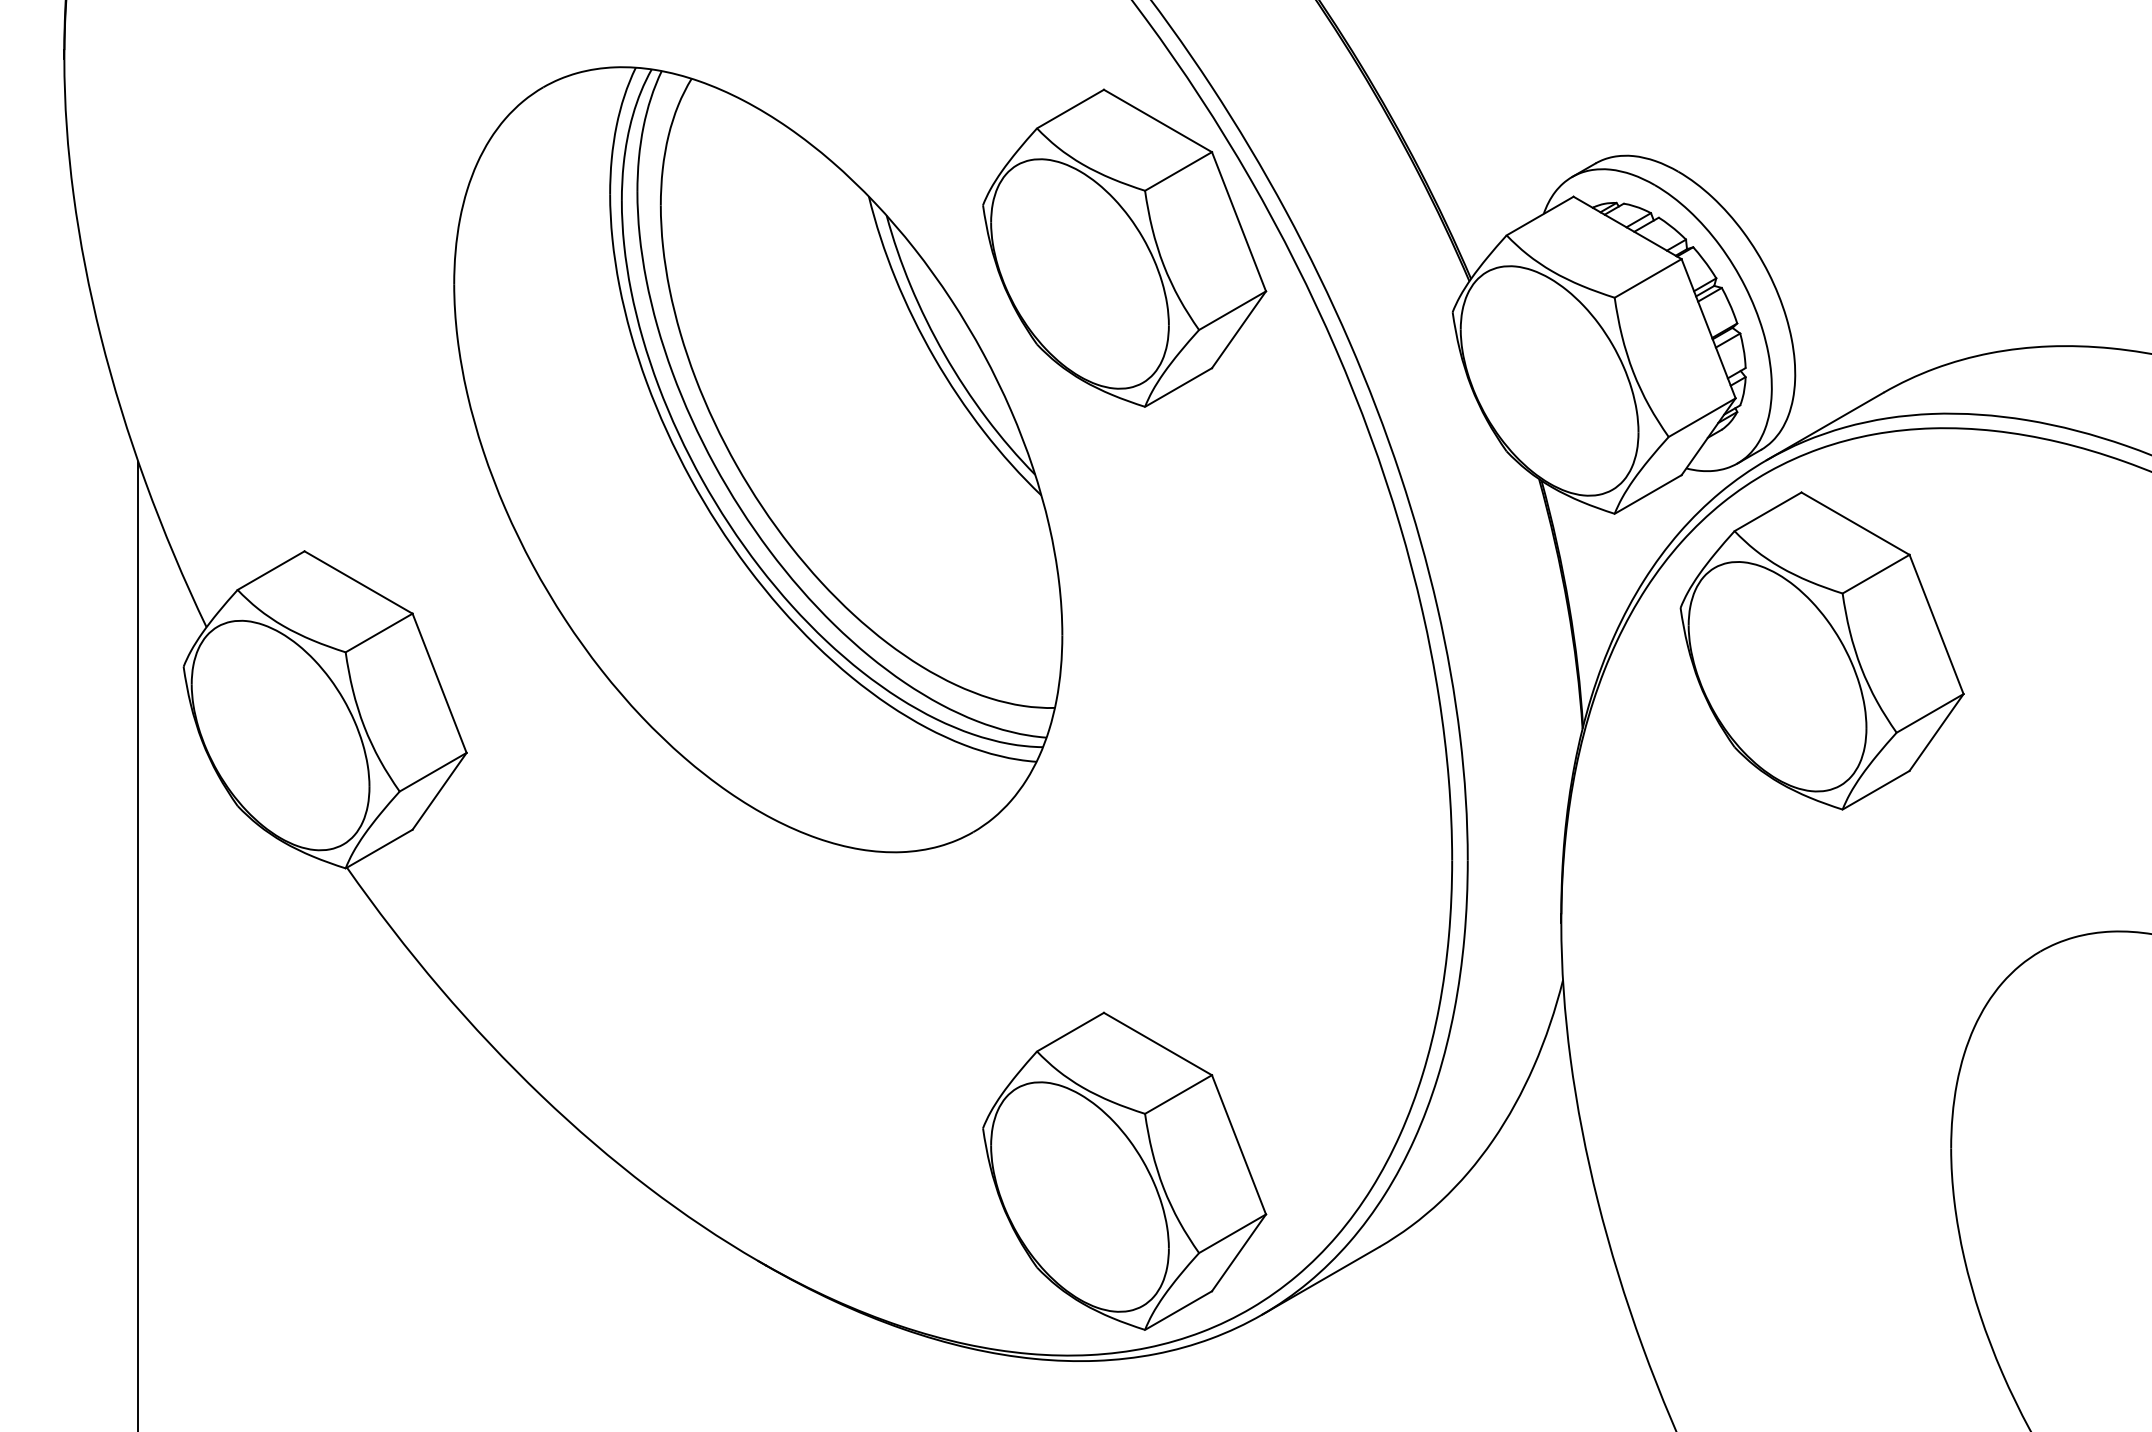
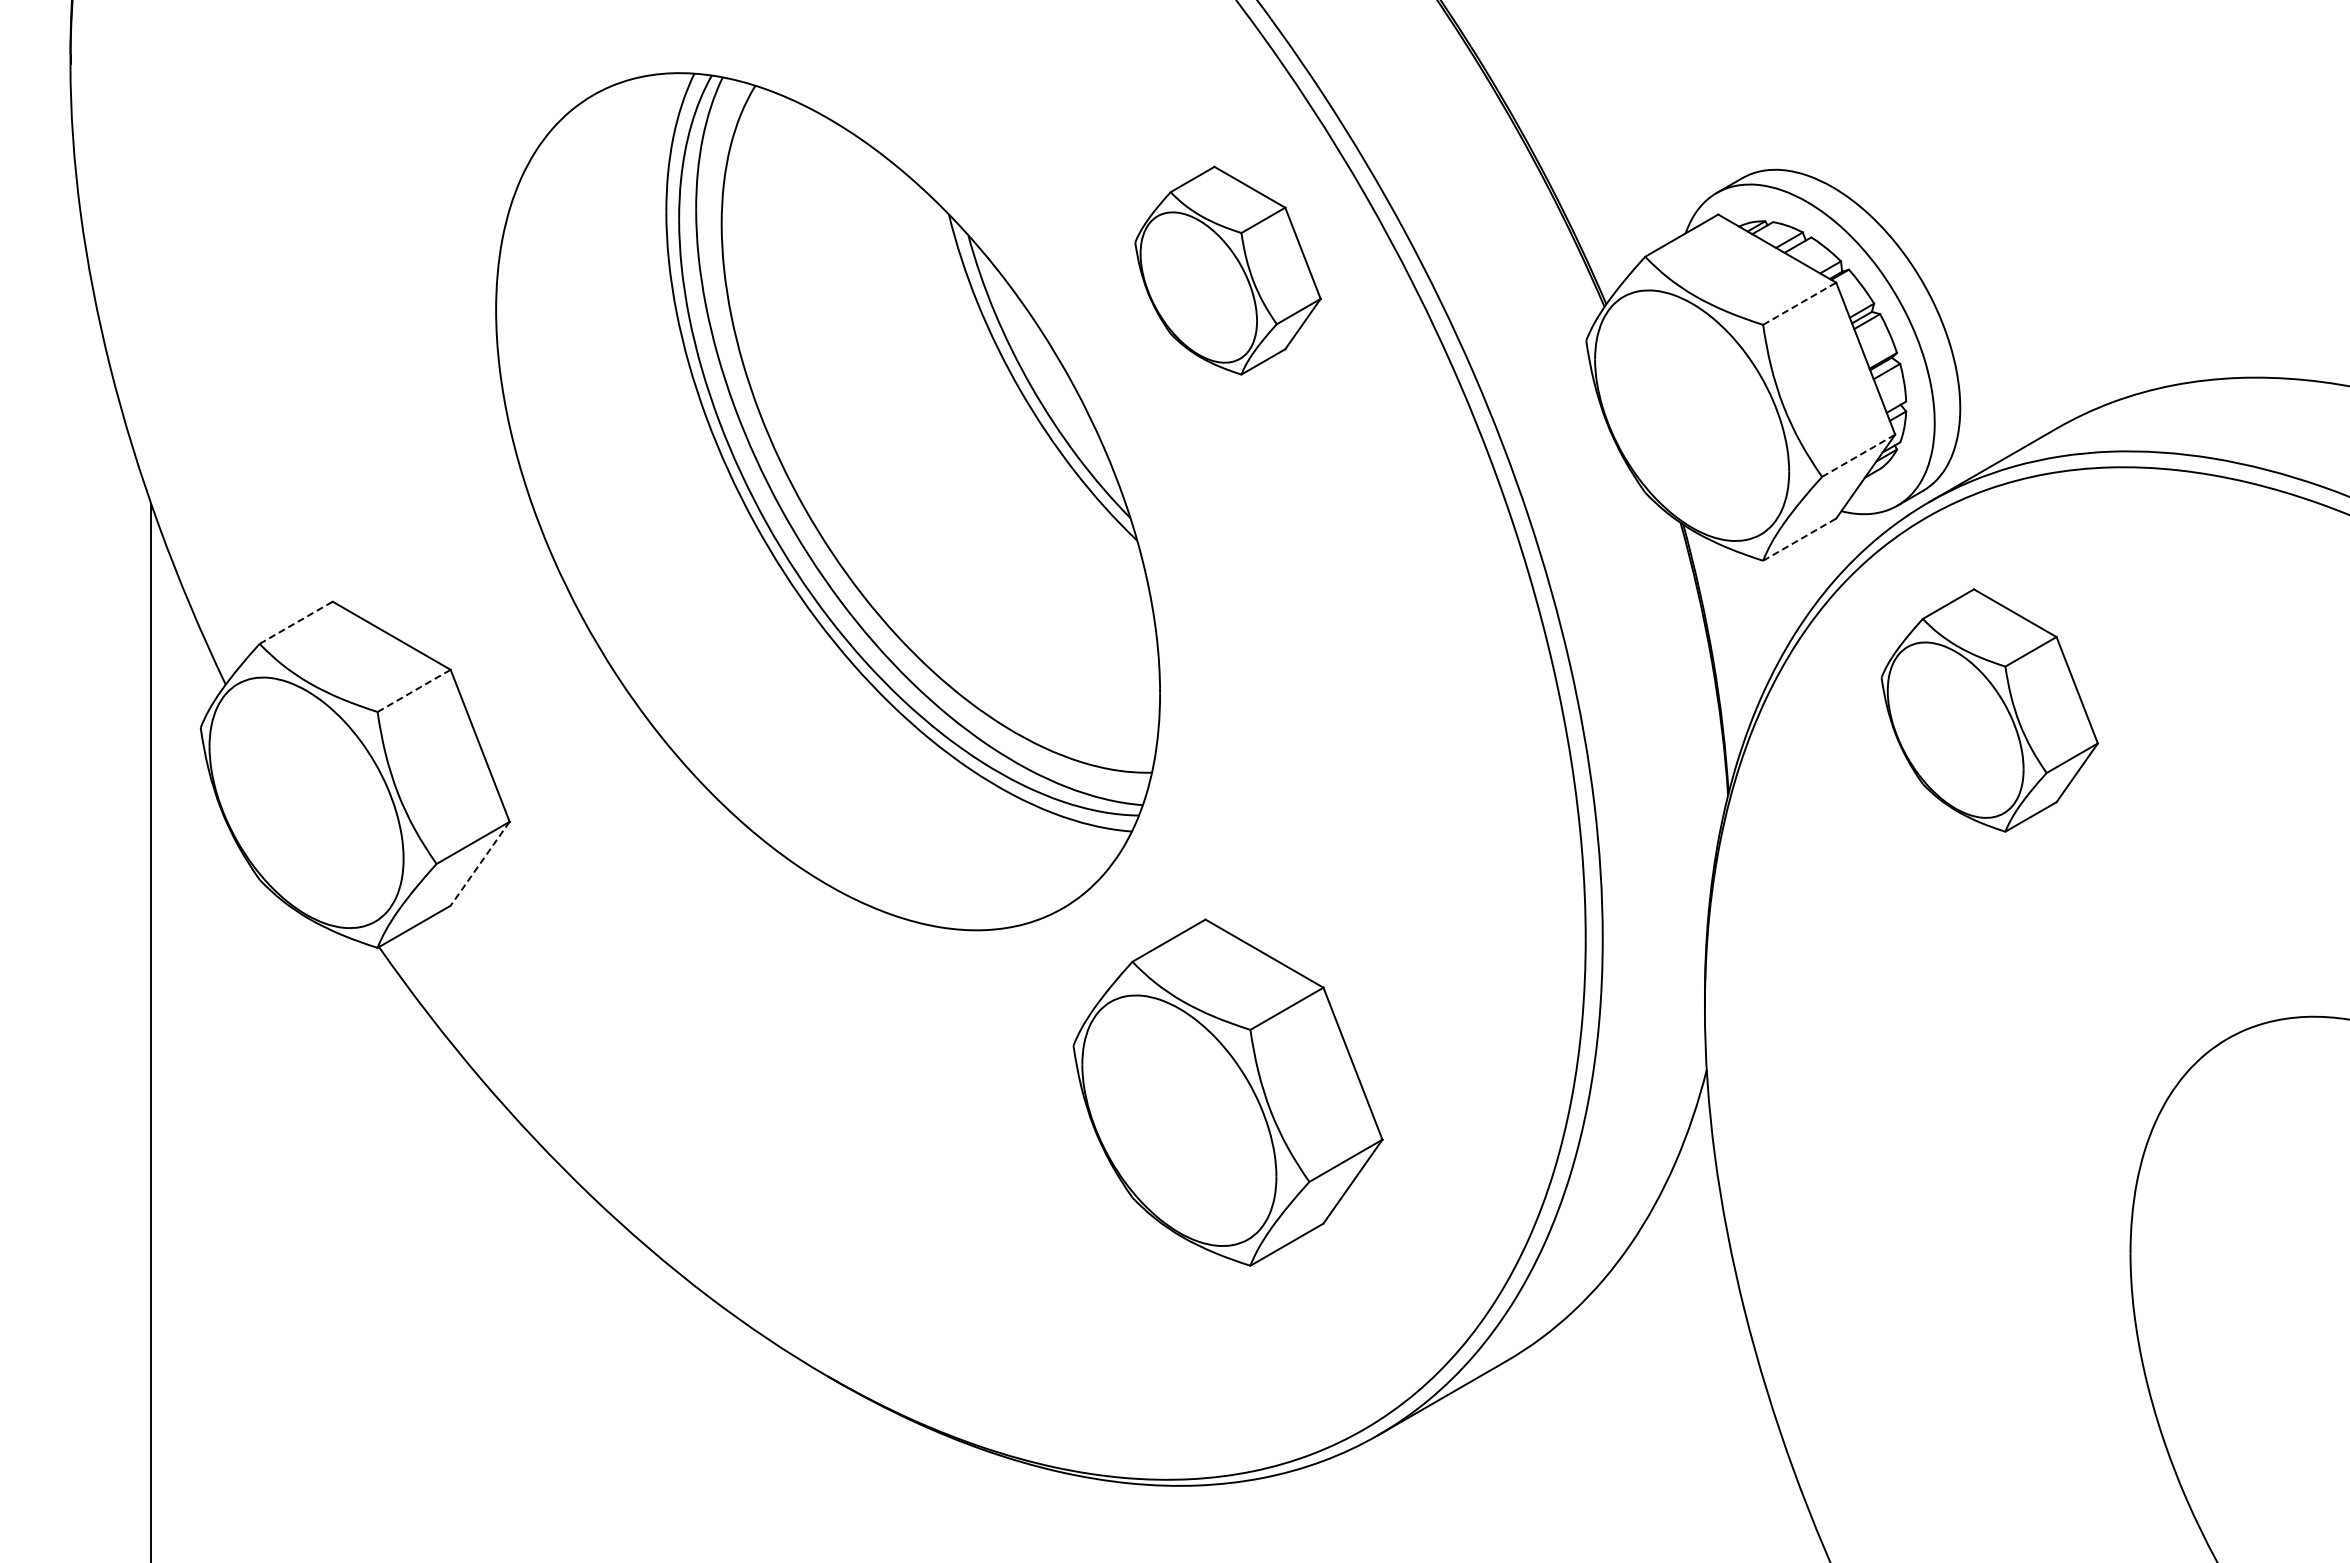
part: (1124, 247) -> (1227, 270), size x0.6
line: (1648, 278) -> (1800, 303), solid -> dashed
line: (1702, 417) -> (1859, 455), solid -> dashed
line: (1648, 494) -> (1800, 539), solid -> dashed
line: (271, 570) -> (296, 622), solid -> dashed
line: (379, 632) -> (414, 690), solid -> dashed
part: (1822, 650) -> (1989, 710), size x0.7
line: (438, 792) -> (479, 864), solid -> dashed
part: (1124, 1171) -> (1227, 1092), moved

